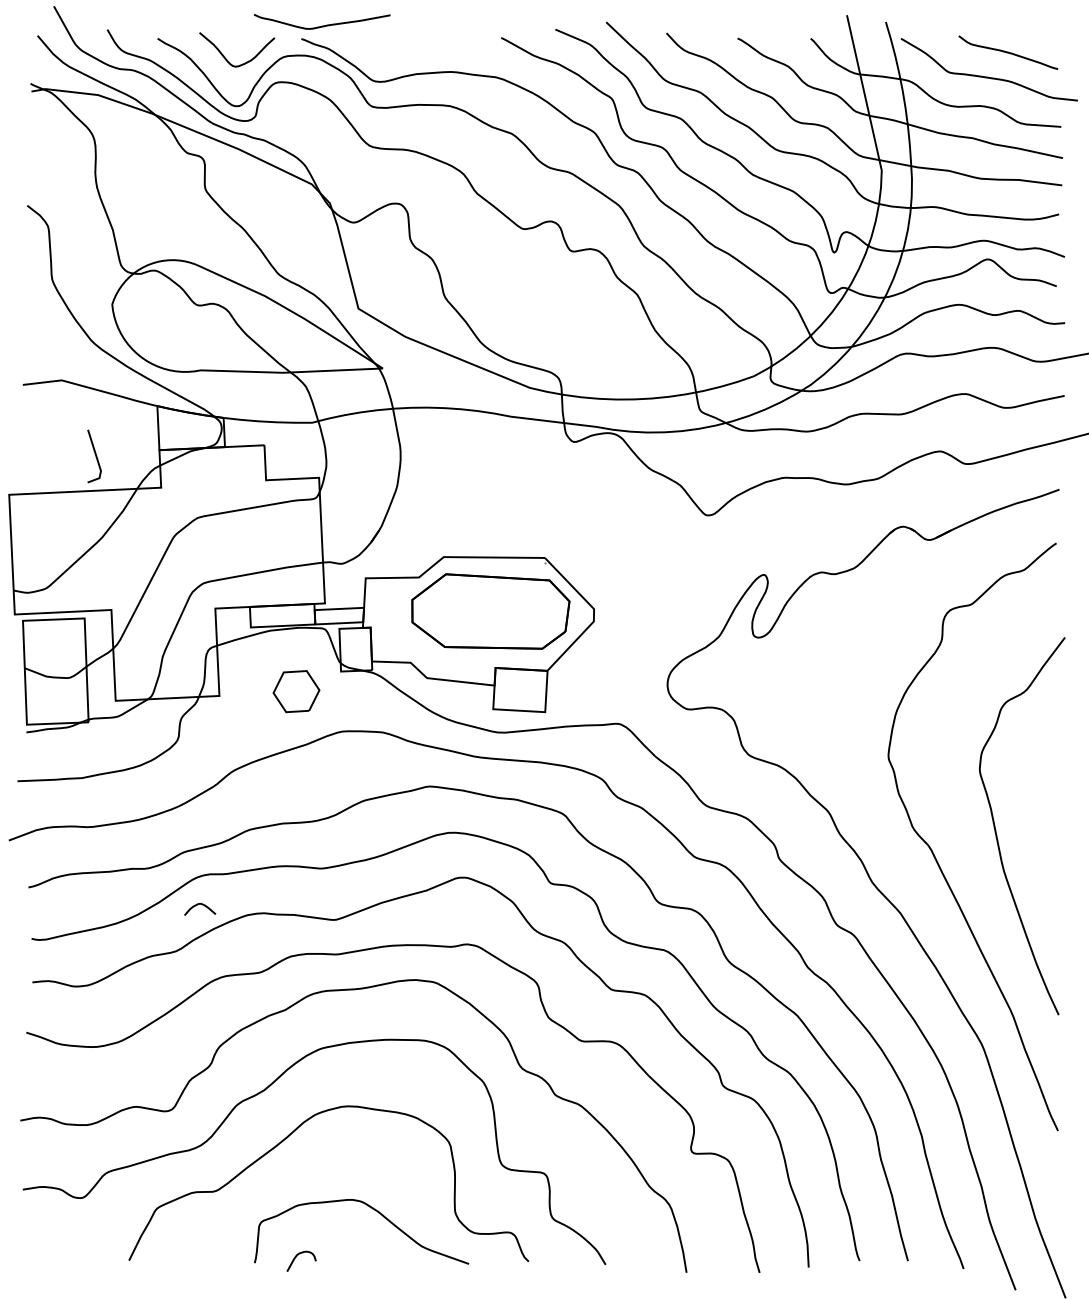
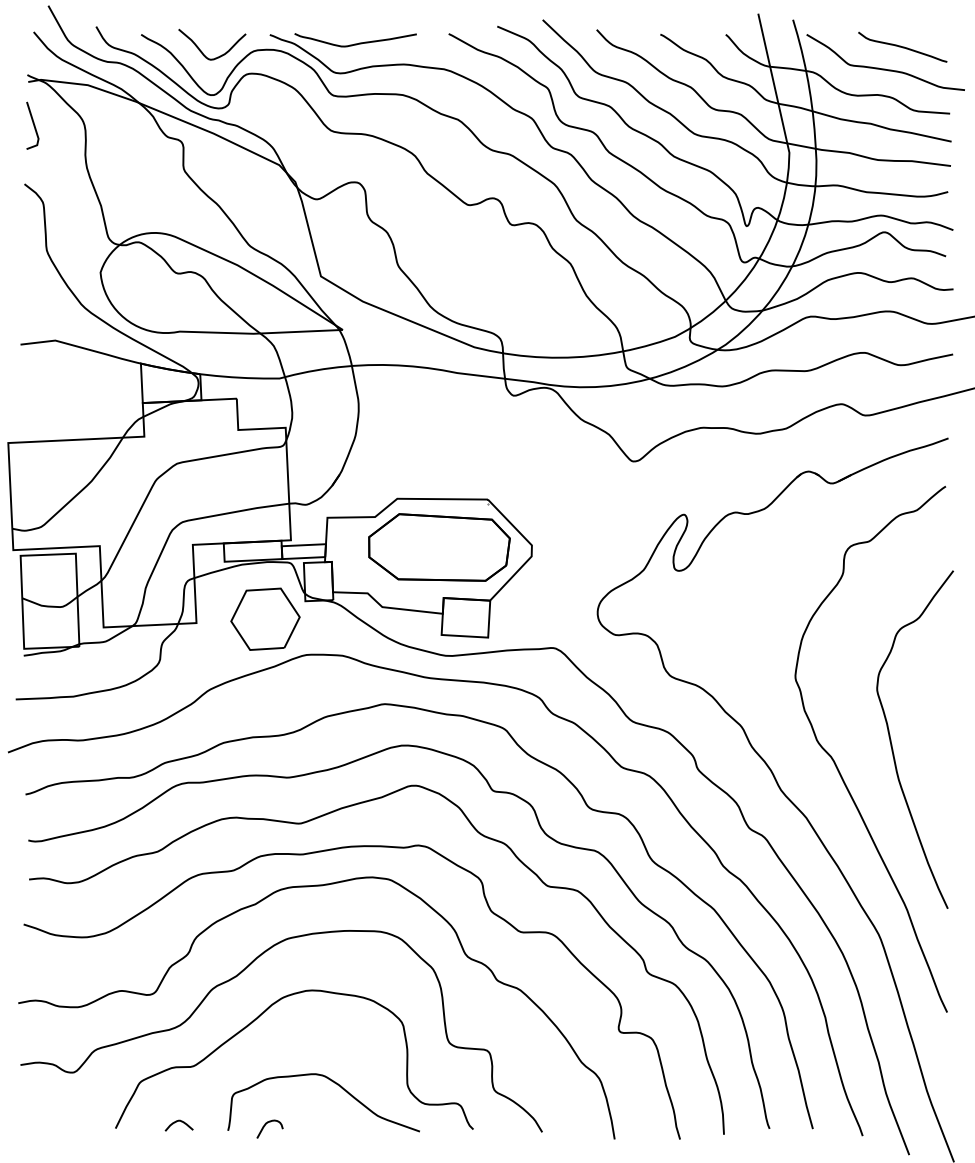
curve: (321, 25) -> (355, 43), moved
line: (95, 456) -> (33, 125), moved
part: (296, 691) -> (265, 619), size x1.67
curve: (198, 905) -> (177, 1122), moved

